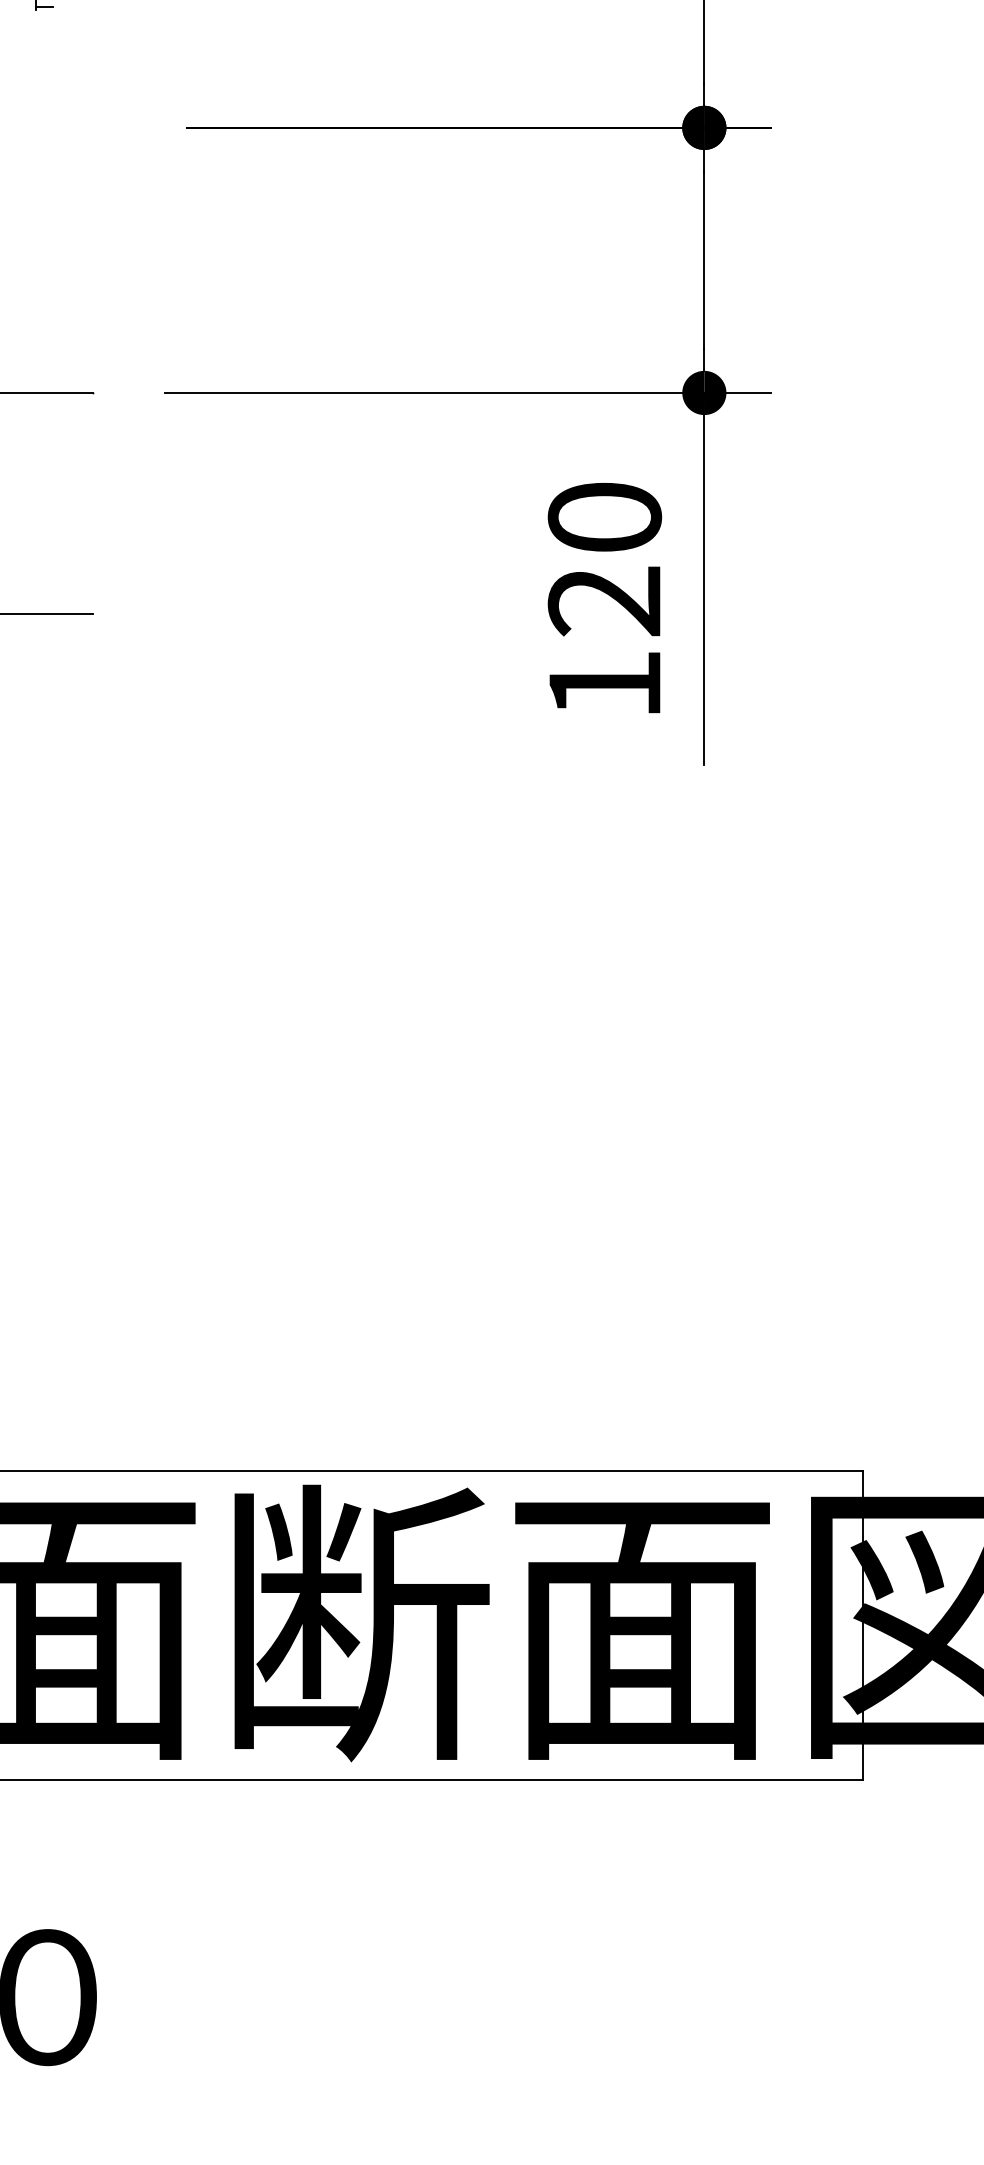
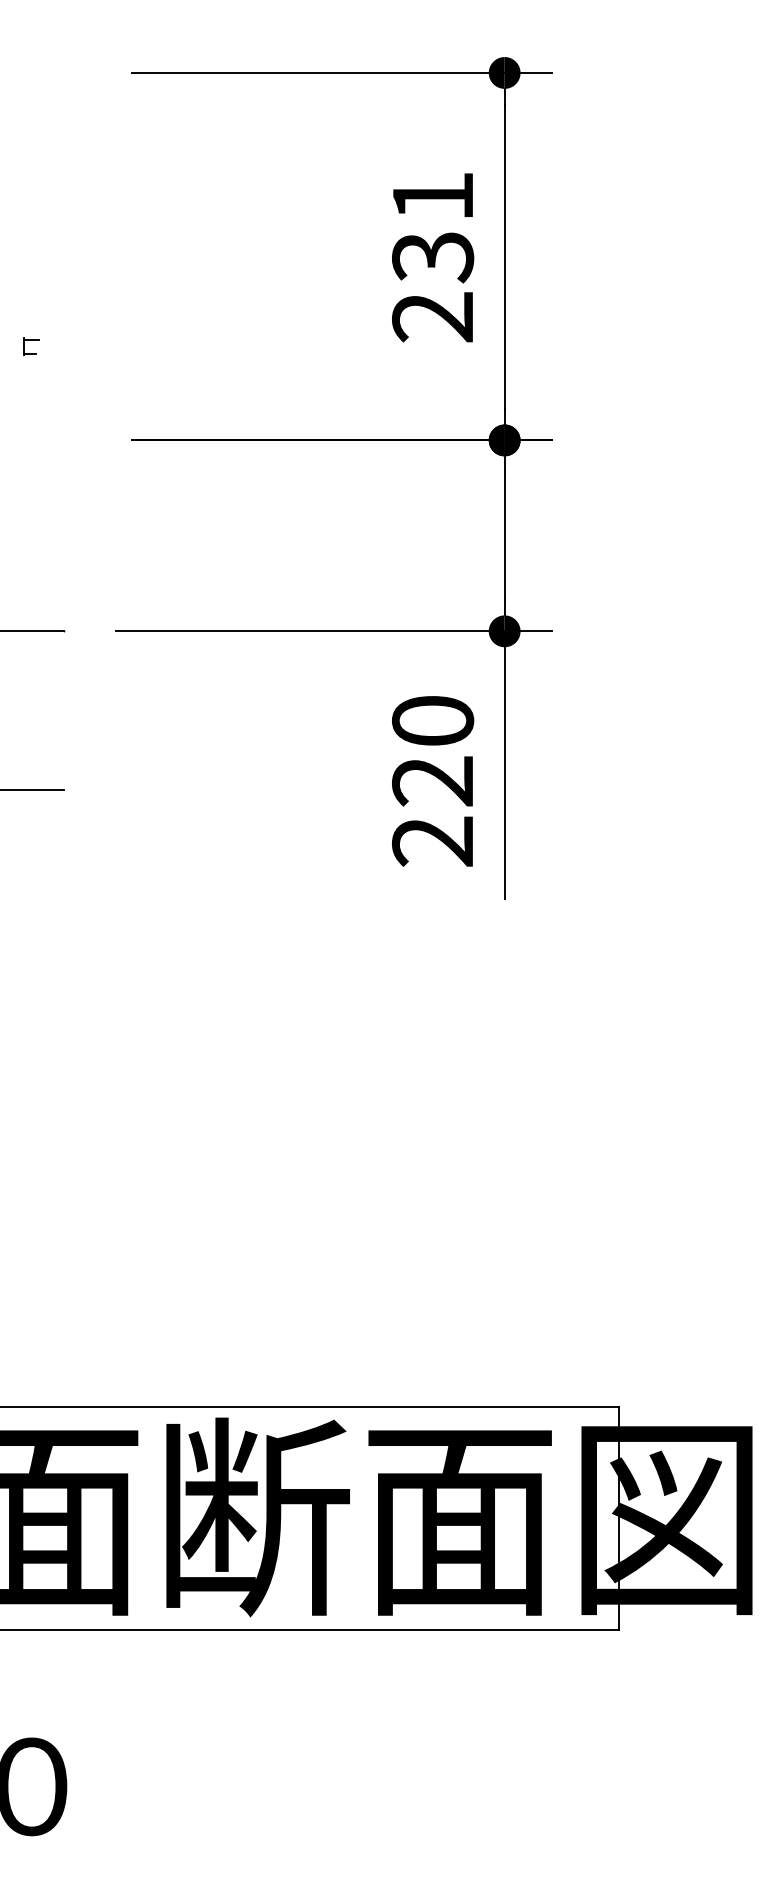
text: (604, 684) -> (432, 841), 120 -> 220

